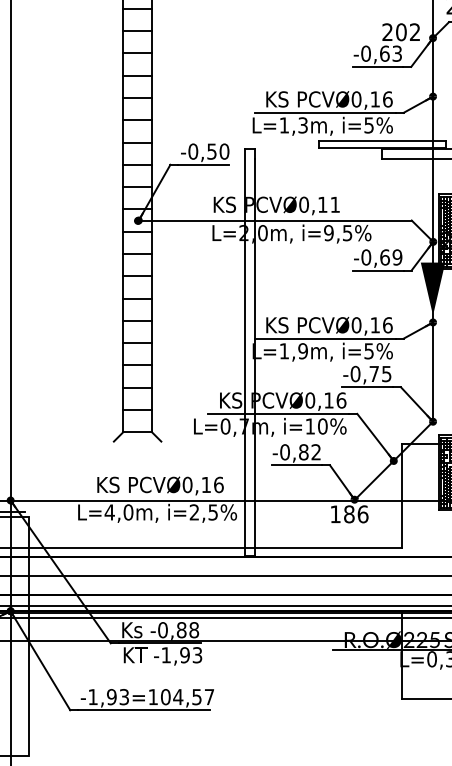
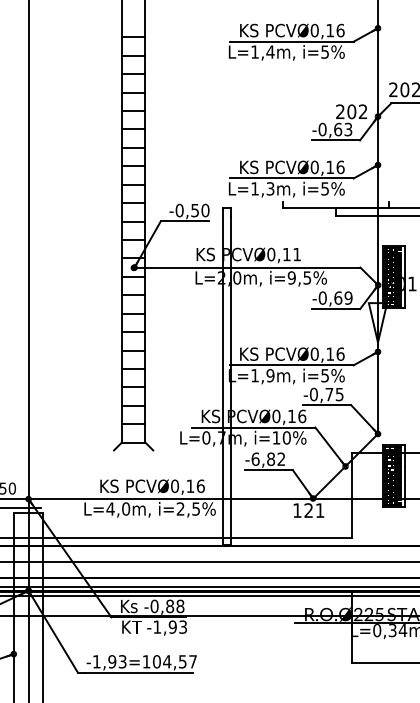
line: (381, 140) -> (335, 201), removed
fill: (432, 286) -> (377, 322), removed
text: (284, 451) -> (255, 458), -0,82 -> -6,82
text: (356, 514) -> (314, 510), 186 -> 121

